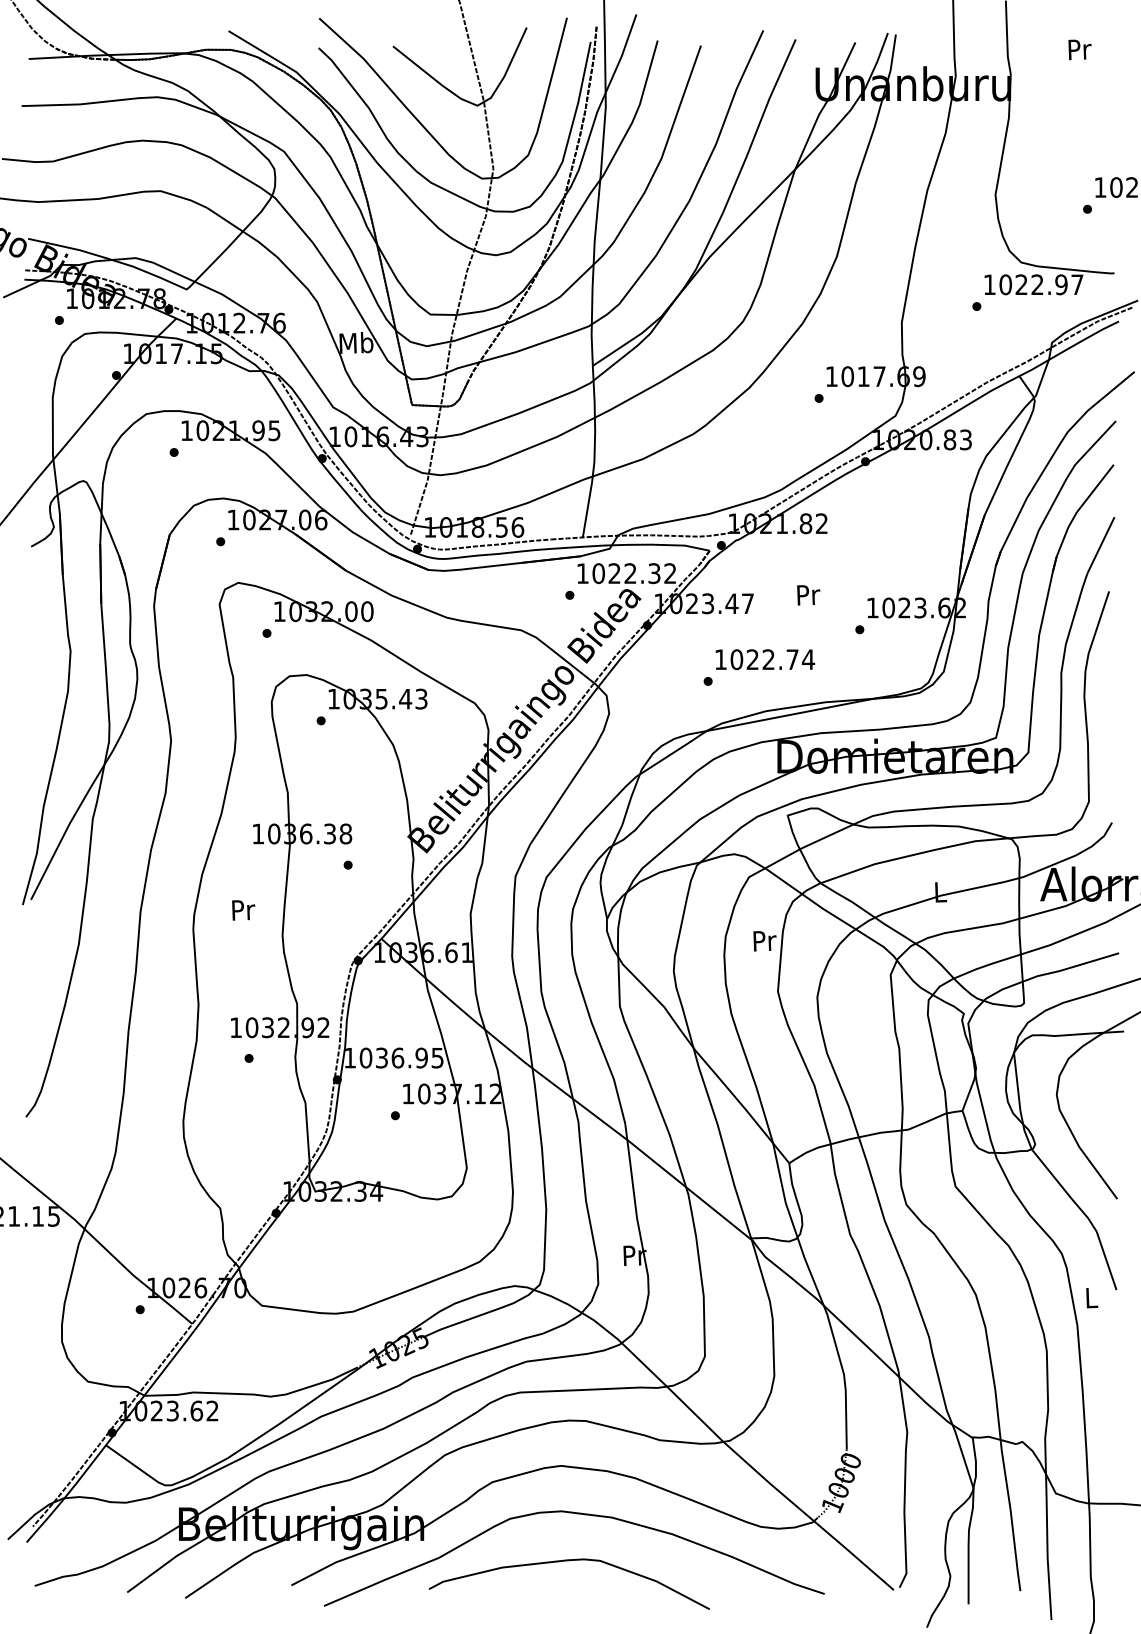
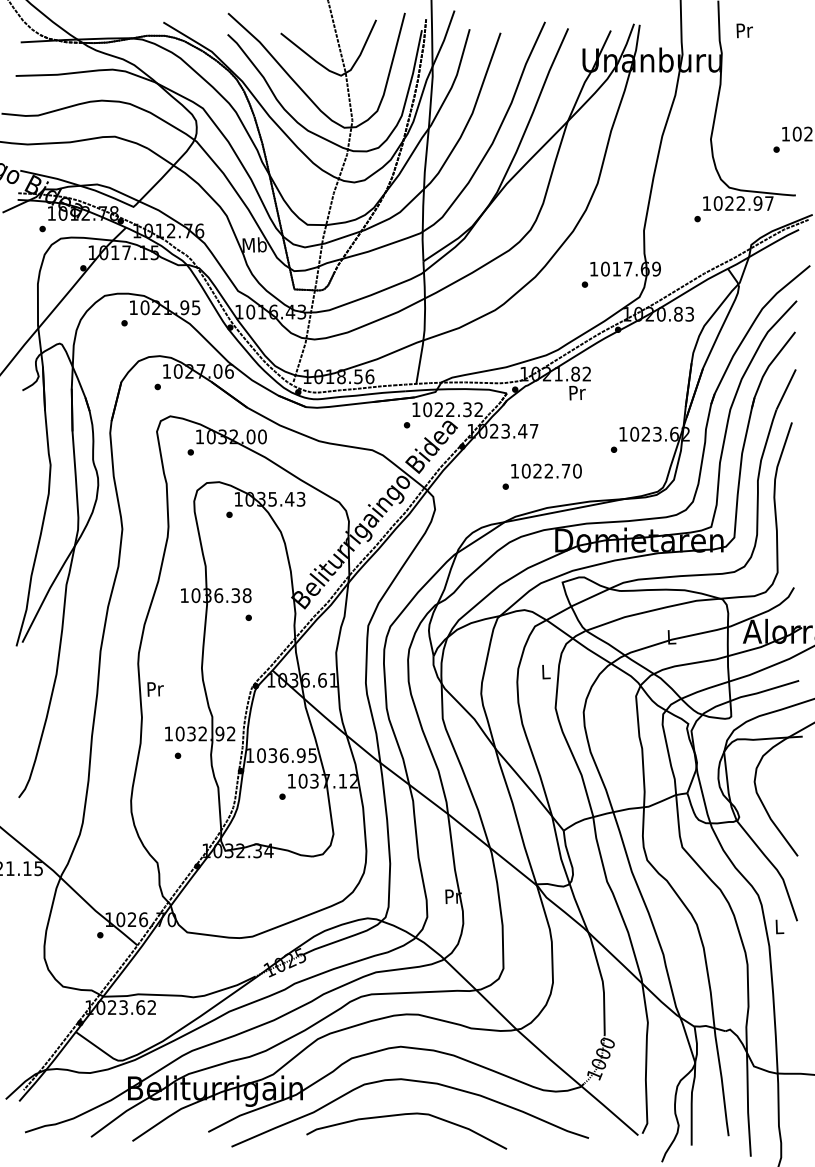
text: (1079, 49) -> (744, 30), moved
text: (808, 595) -> (577, 393), moved
text: (808, 659) -> (577, 471), 1022.74 -> 1022.70
text: (243, 910) -> (155, 689), moved
text: (764, 941) -> (545, 672), Pr -> L

